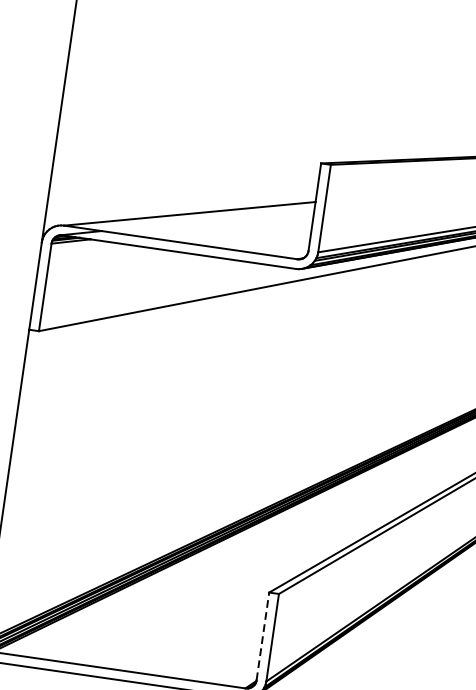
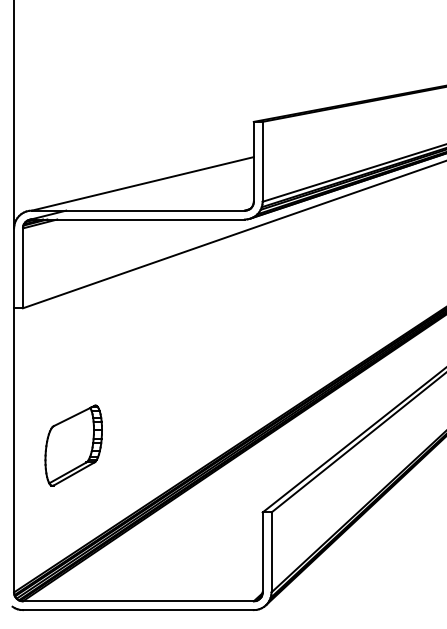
part: (72, 489) -> (73, 445), added
line: (262, 636) -> (262, 552), dashed -> solid

